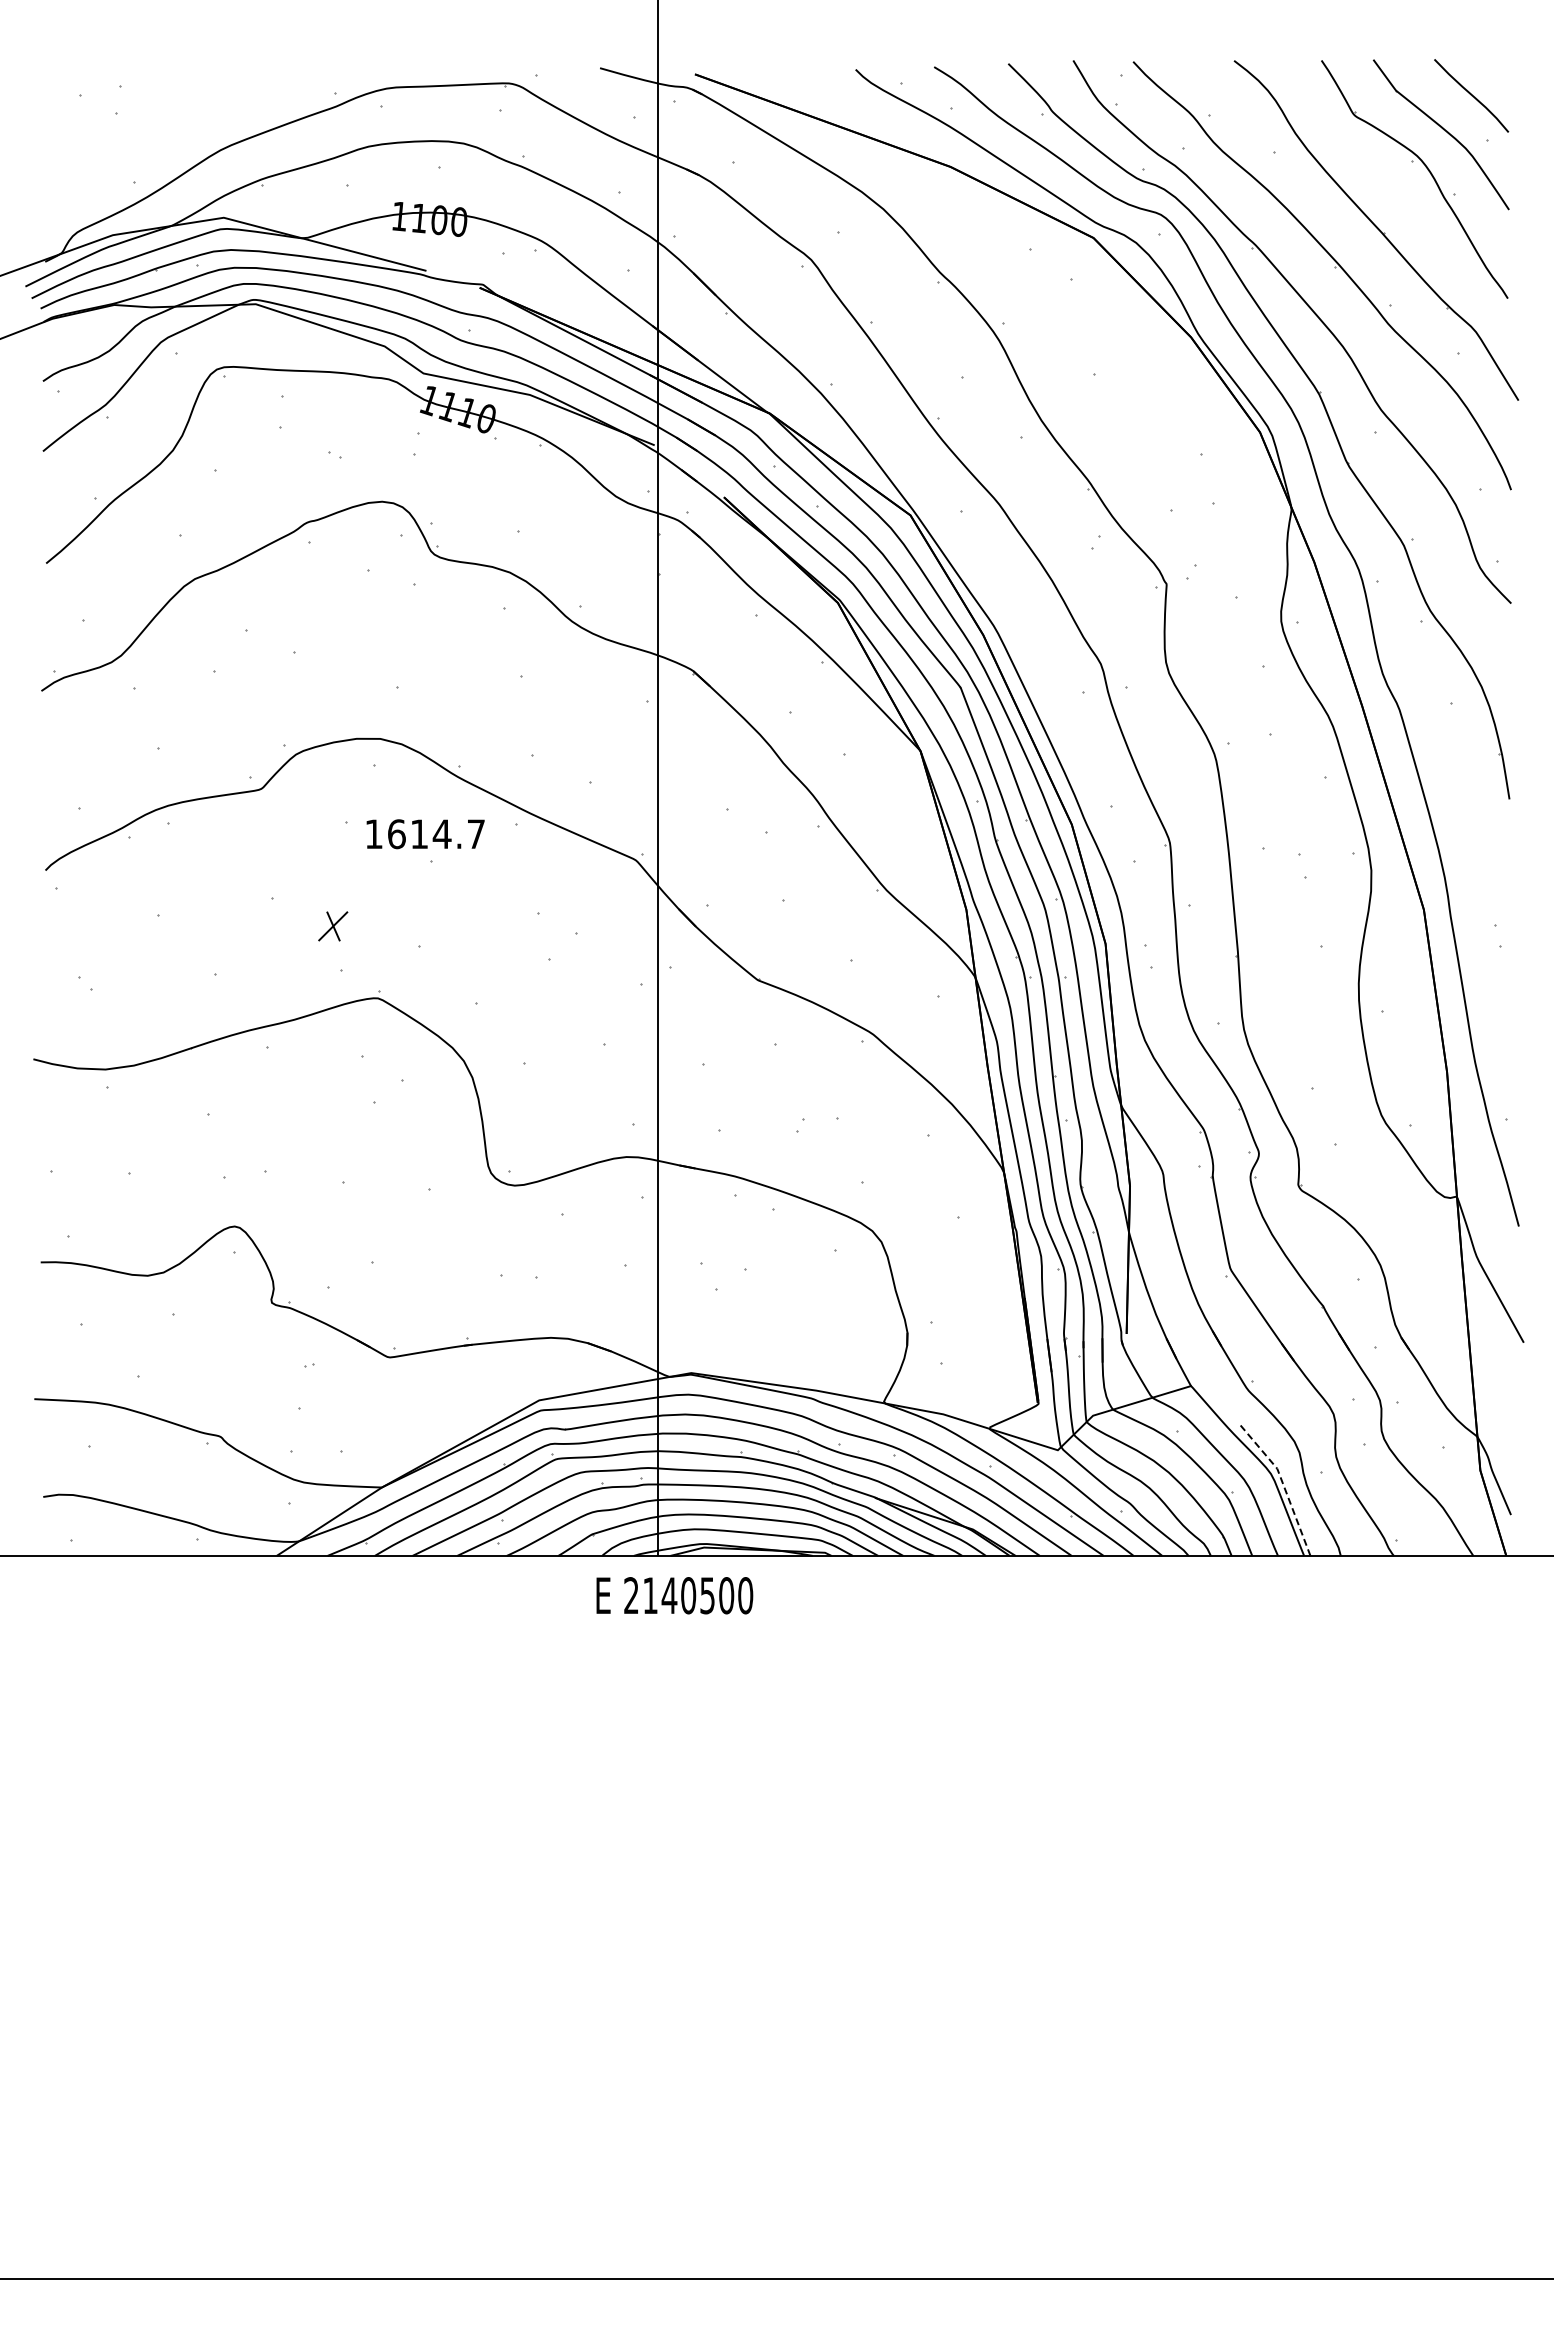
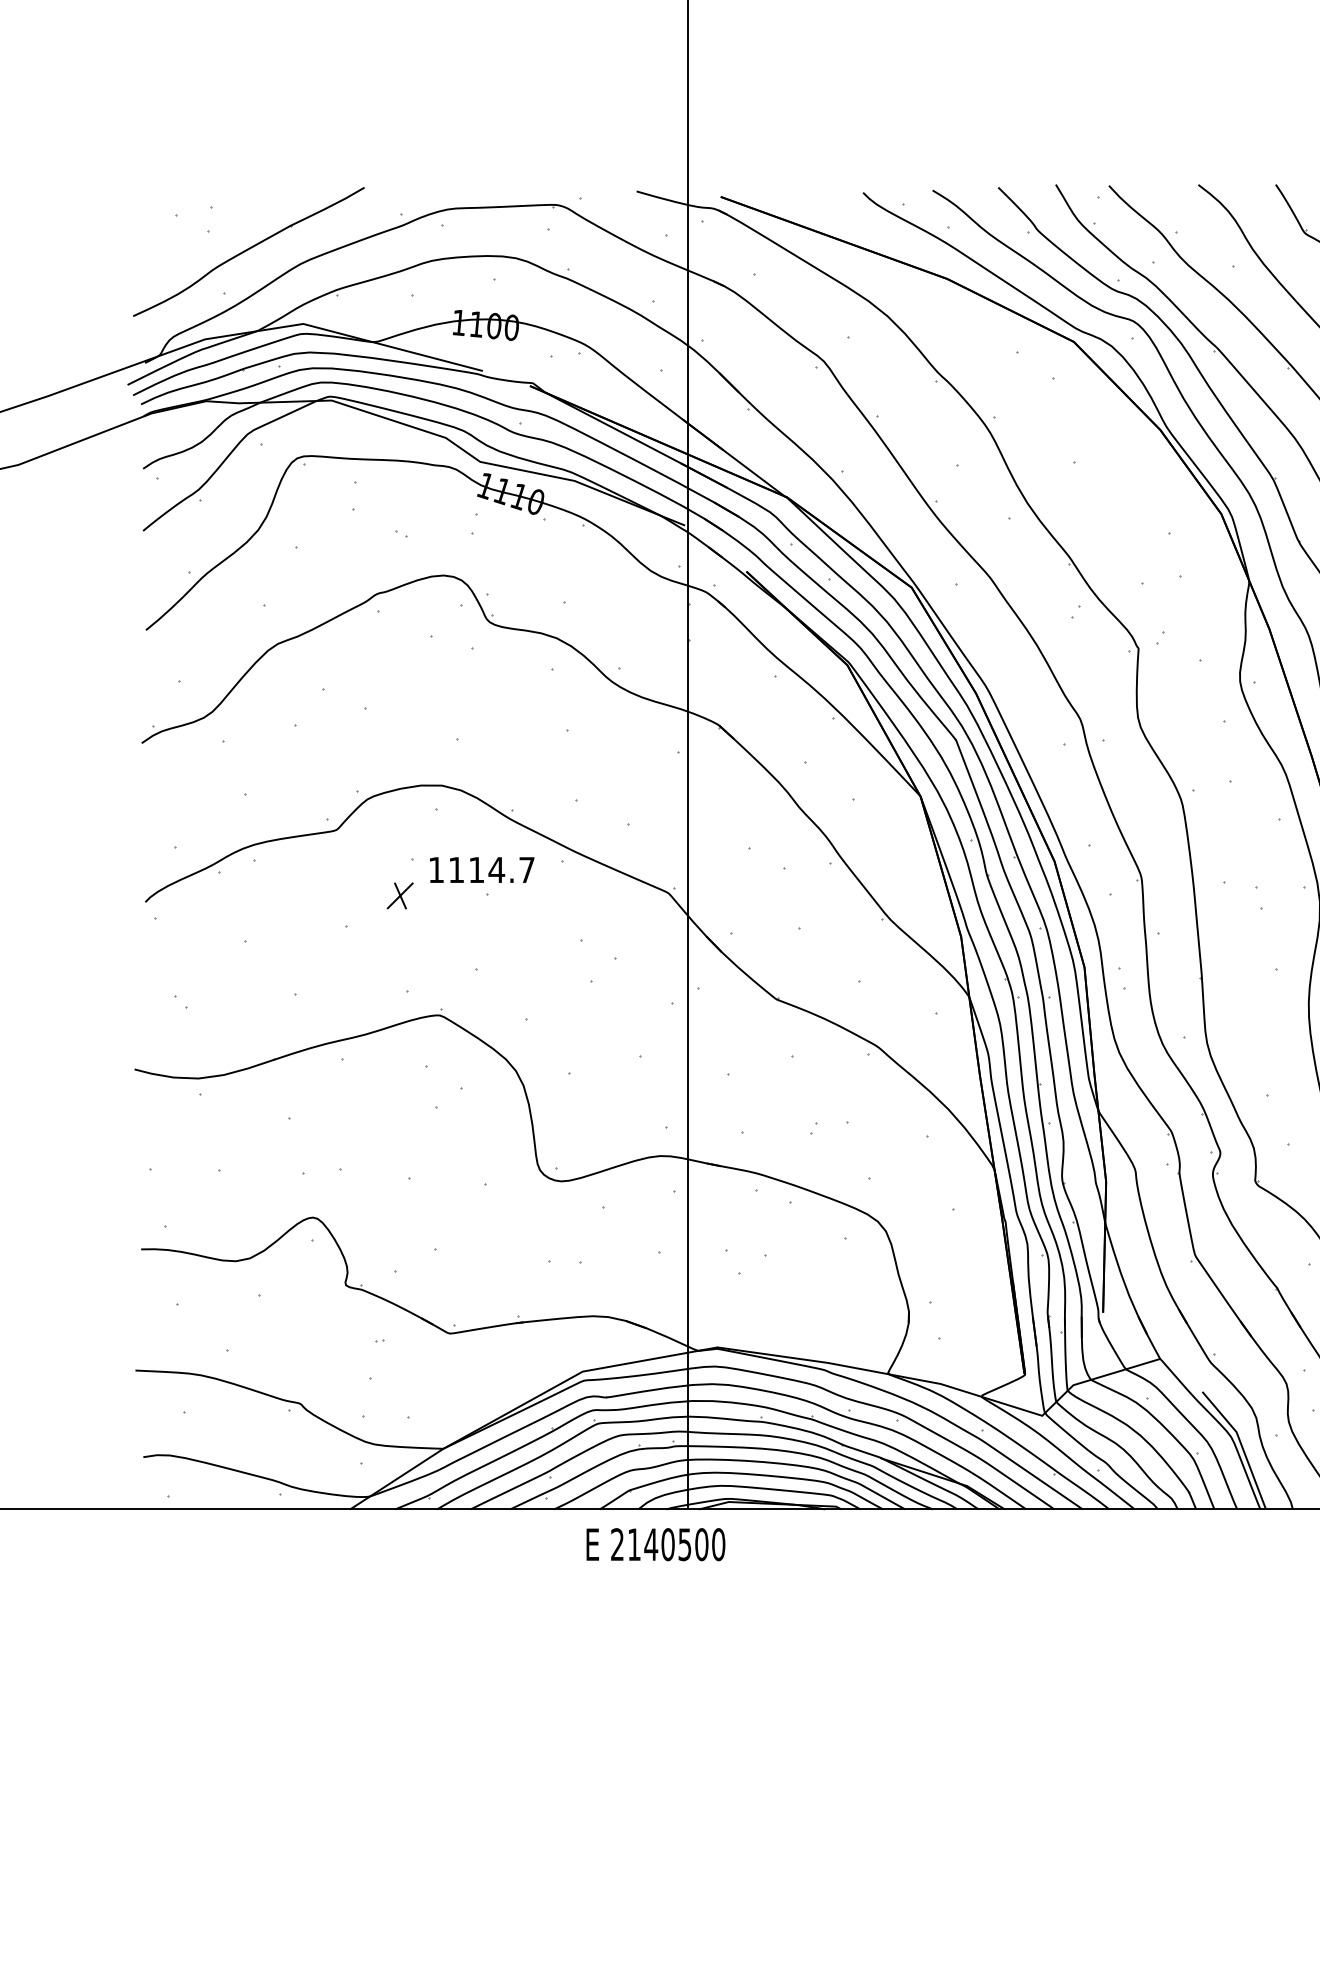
part: (162, 136) -> (249, 251), added
text: (396, 834) -> (456, 870), 1614.7 -> 1114.7
part: (333, 926) -> (400, 896), moved
line: (1282, 1483) -> (1241, 1445), dashed -> solid
text: (674, 1595) -> (655, 1544), moved

